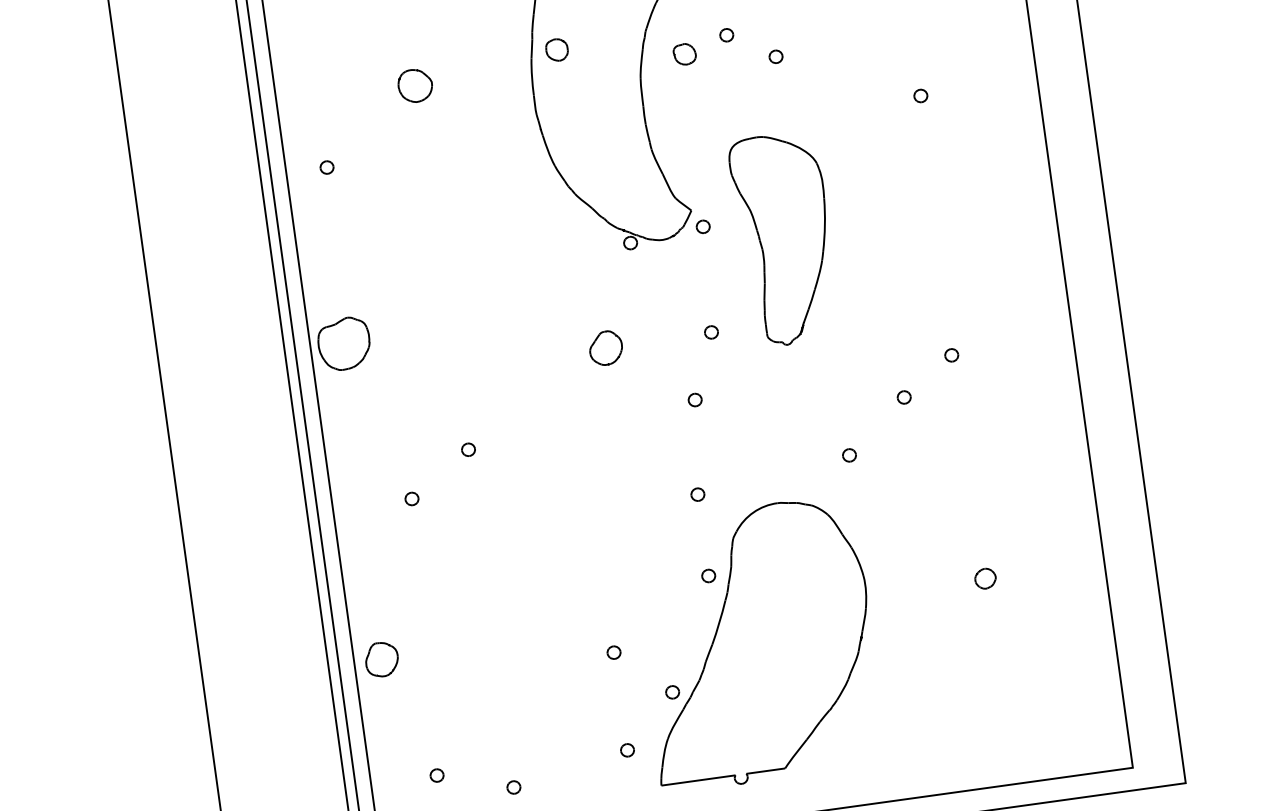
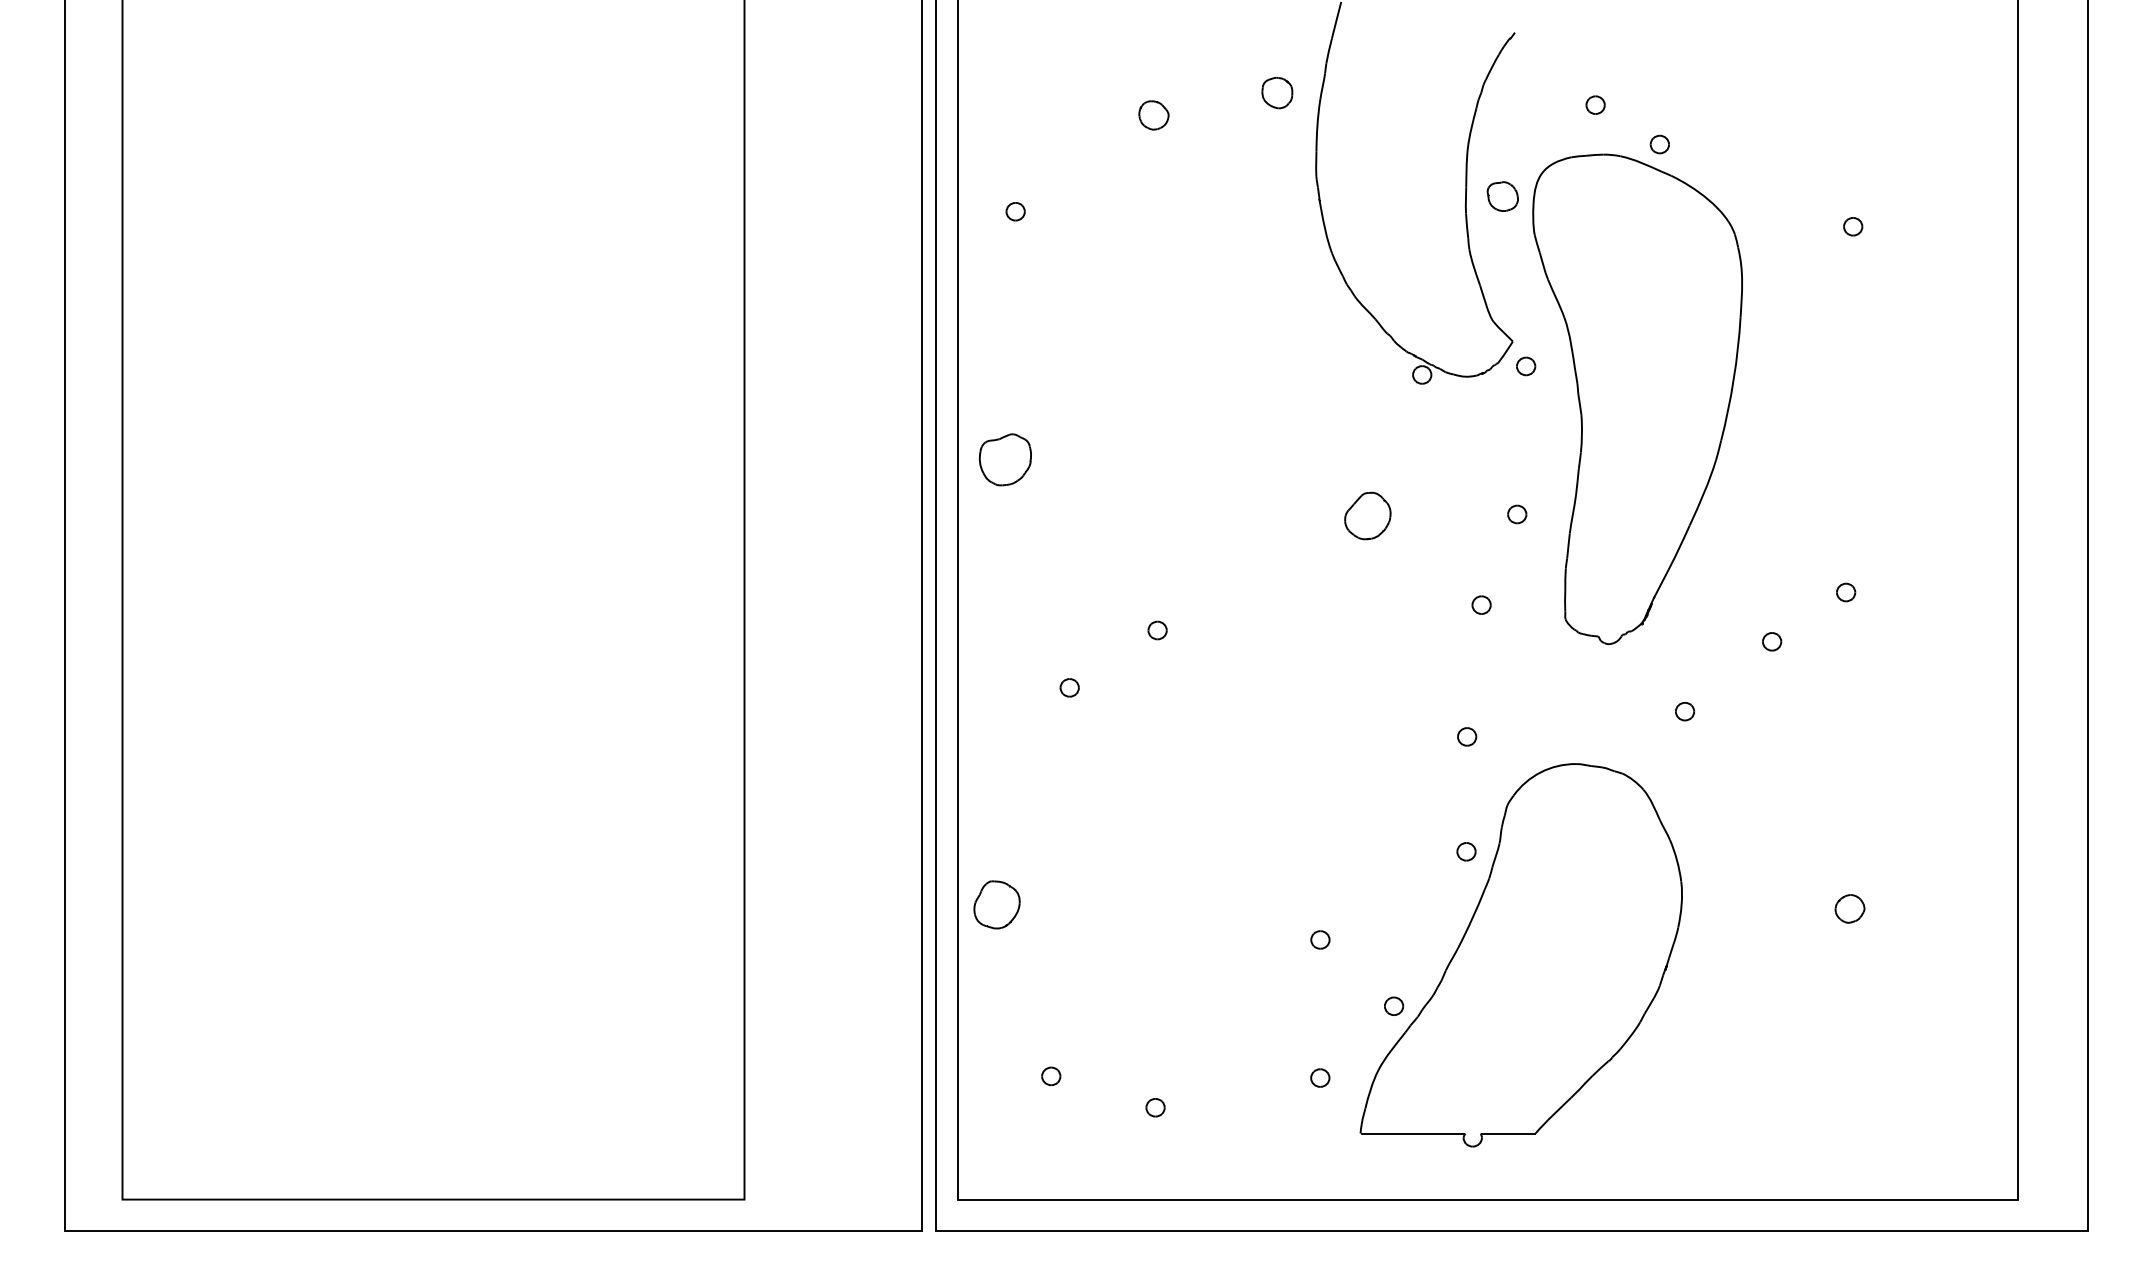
part: (557, 49) -> (1277, 92), moved
part: (684, 54) -> (1502, 196), moved
part: (415, 85) -> (1153, 115), size x0.62
part: (785, 239) -> (1637, 399), size x1.67
part: (343, 343) -> (1004, 459), size x0.71

